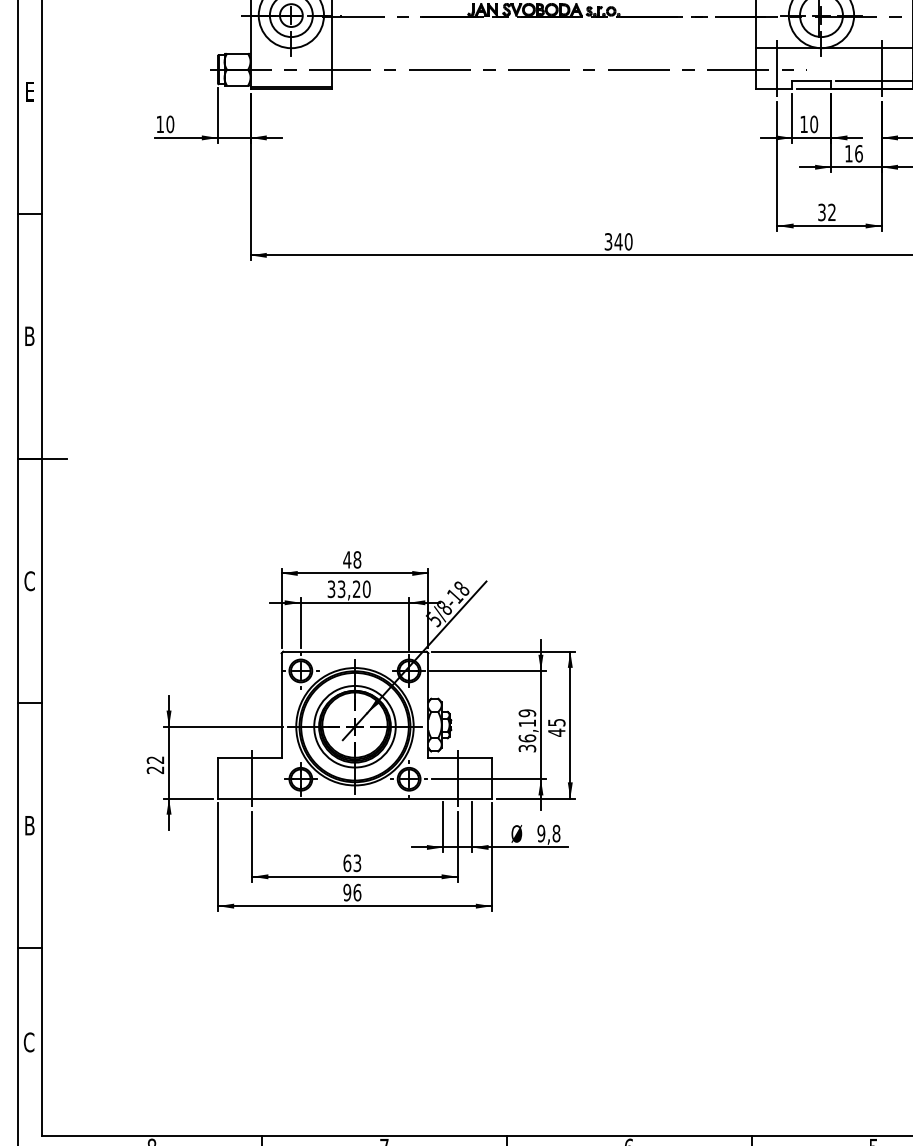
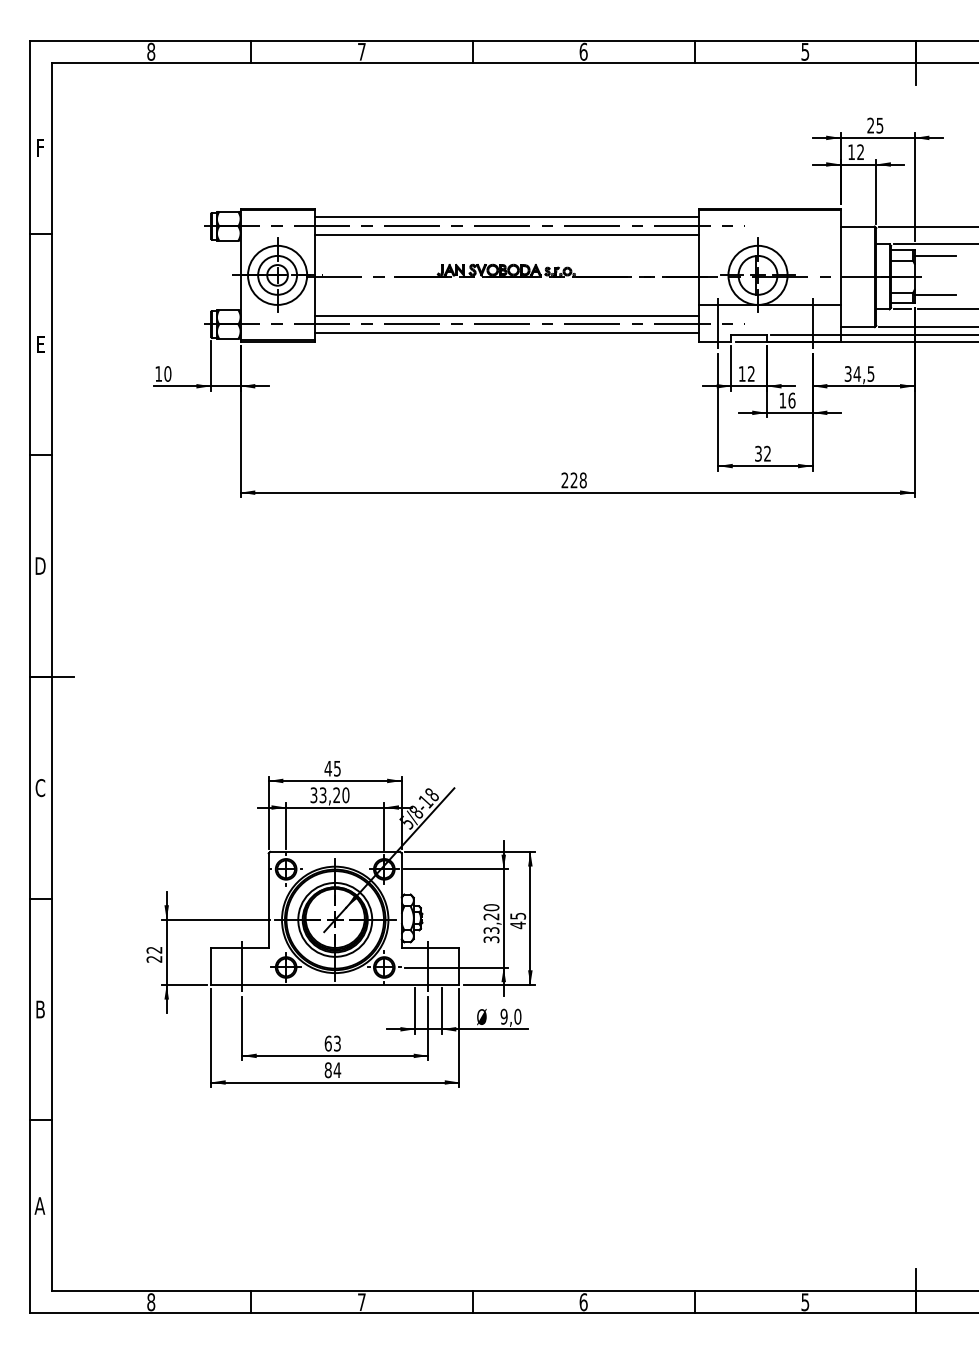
line: (543, 59) -> (506, 315), added
line: (543, 79) -> (506, 333), added
text: (813, 123) -> (750, 373), 10 -> 12
text: (617, 241) -> (573, 480), 340 -> 228
text: (29, 335) -> (40, 565), B -> D
text: (356, 559) -> (336, 768), 48 -> 45
text: (527, 725) -> (491, 918), 36,19 -> 33,20
text: (556, 833) -> (517, 1016), 9,8 -> 9,0
text: (351, 892) -> (332, 1070), 96 -> 84
text: (28, 1042) -> (39, 1206), C -> A

